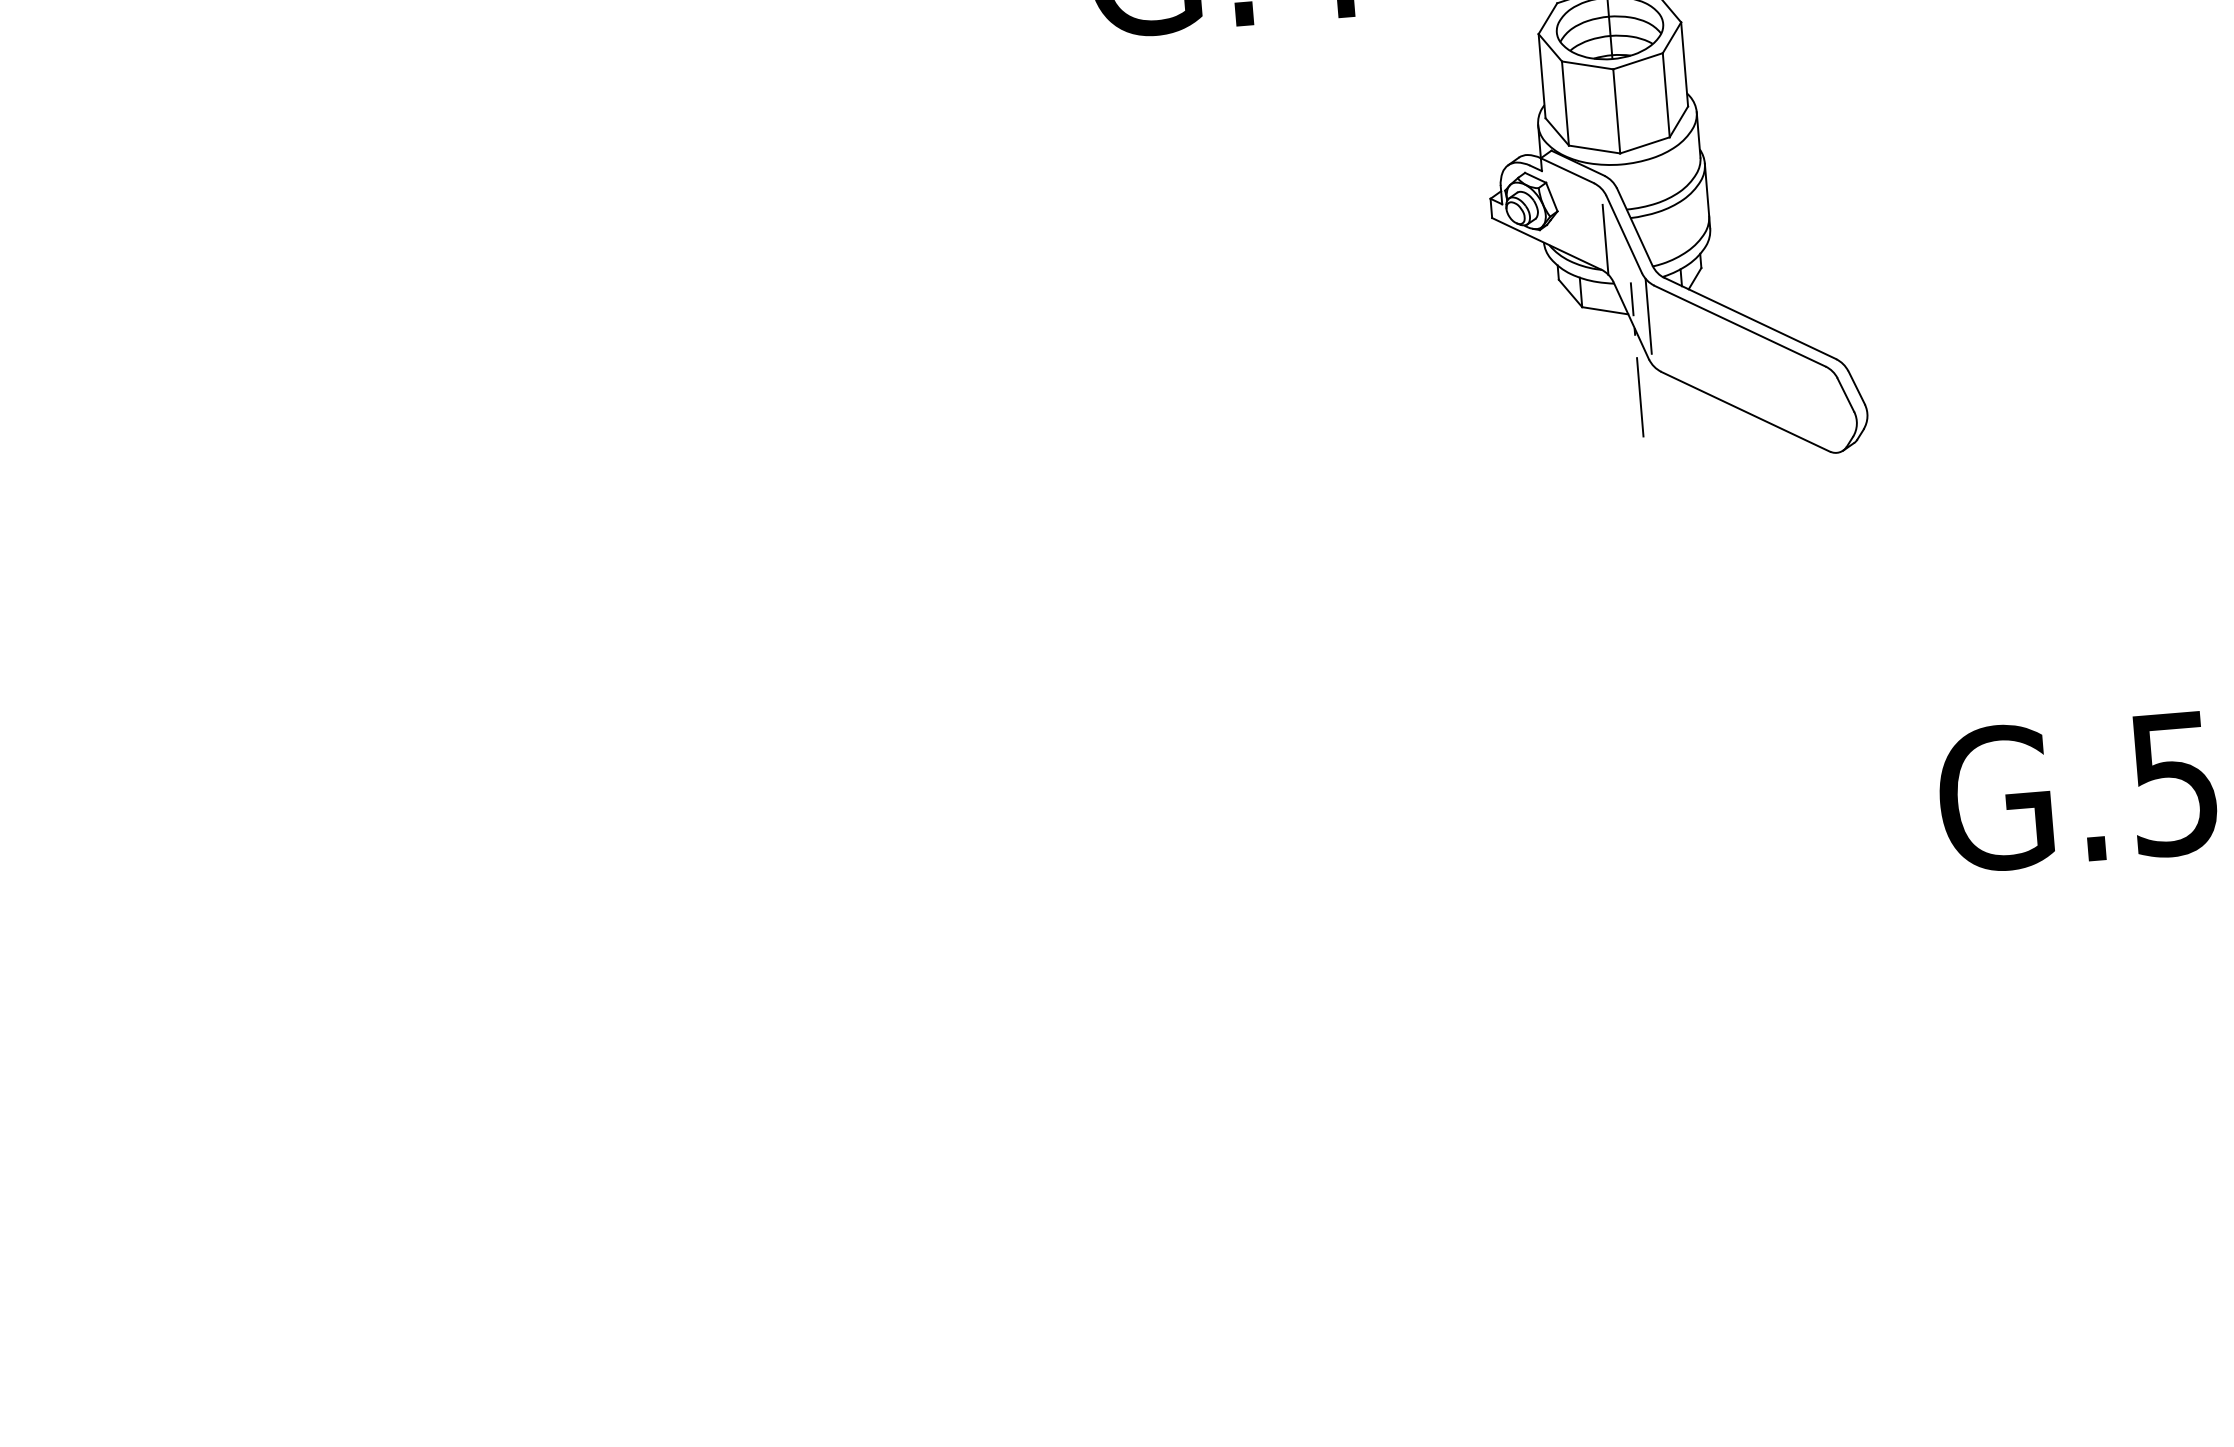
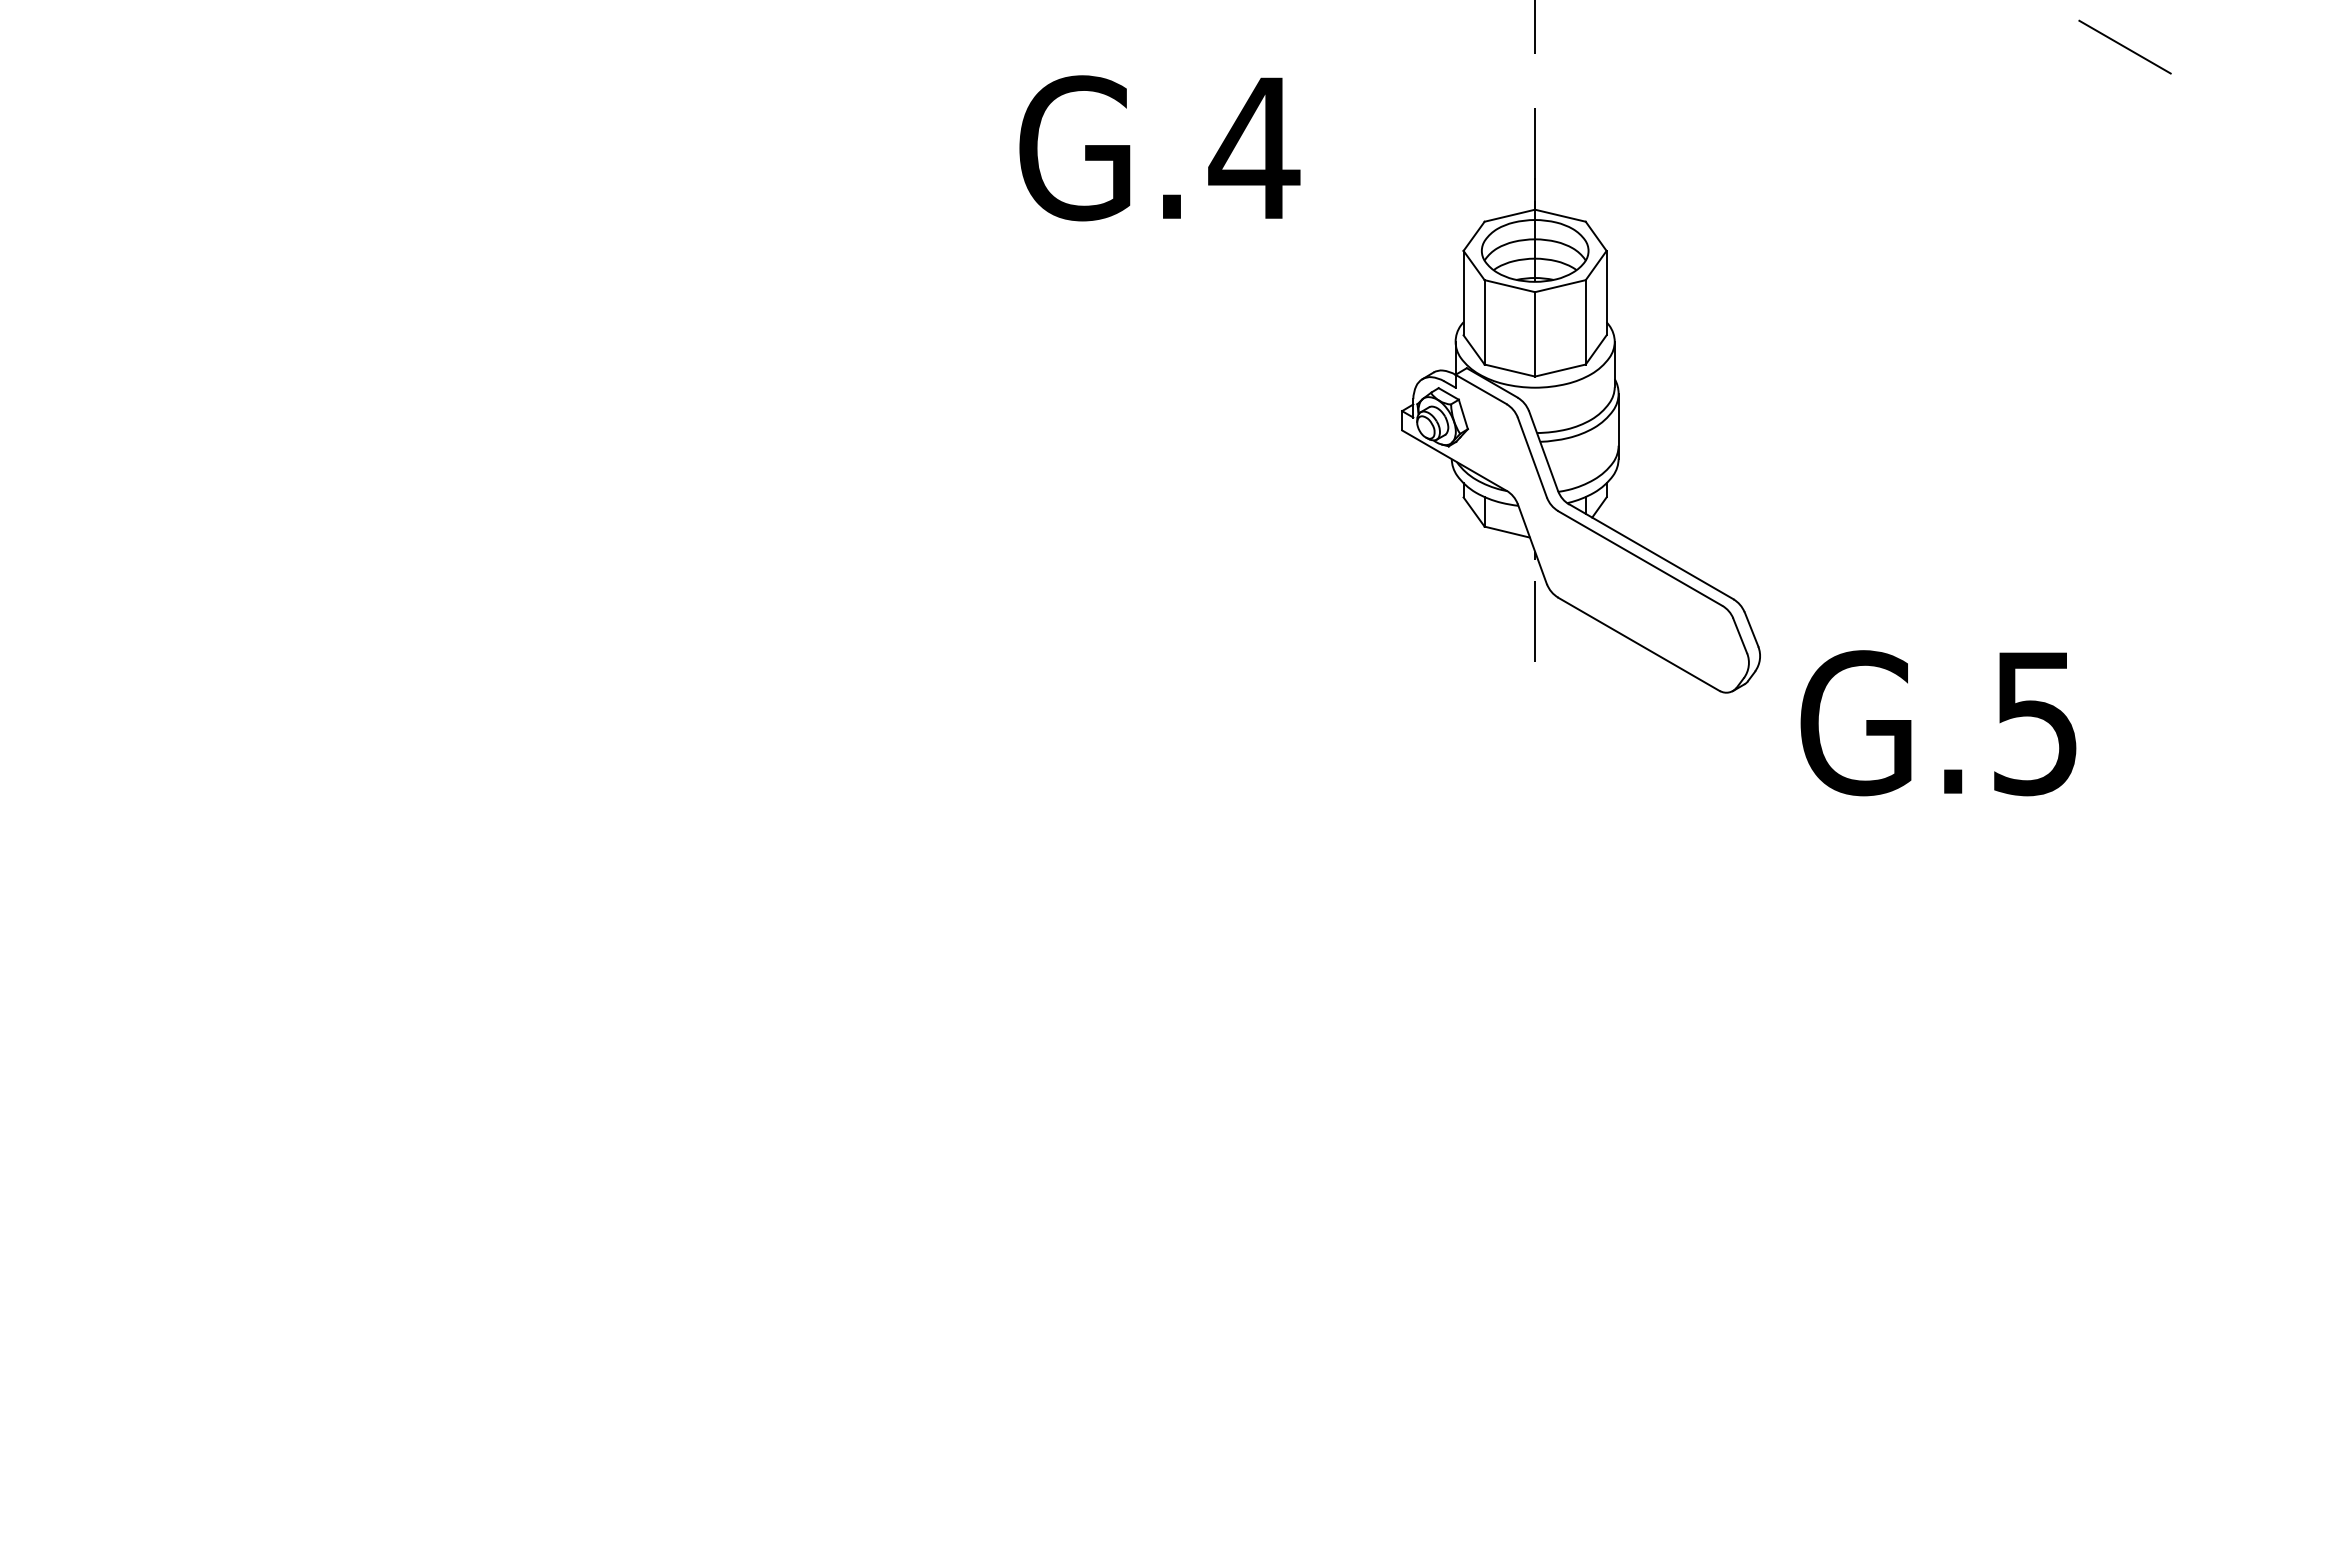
line: (1605, 239) -> (1513, 461), removed
line: (1632, 298) -> (1535, 522), removed
line: (1649, 315) -> (1550, 540), removed
text: (2077, 792) -> (1938, 723), moved

